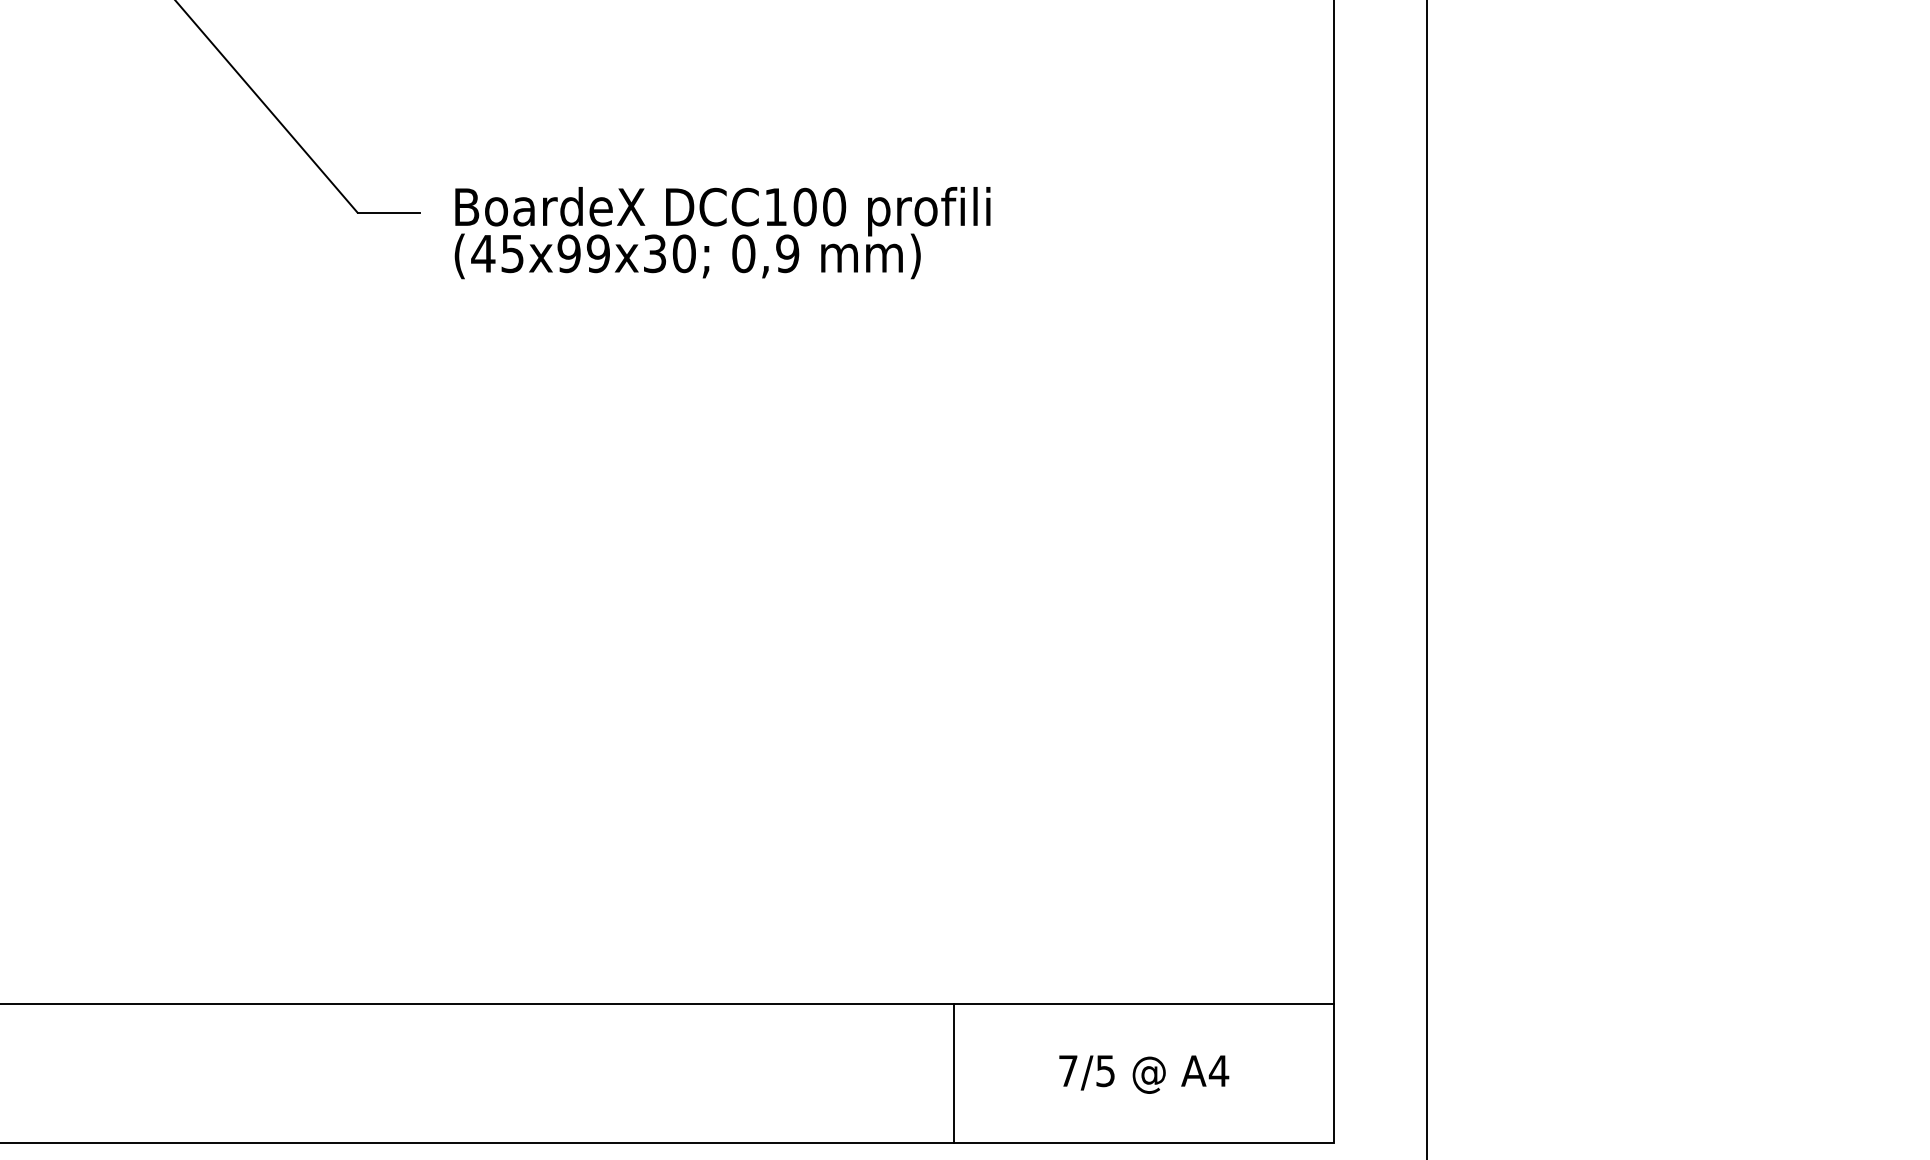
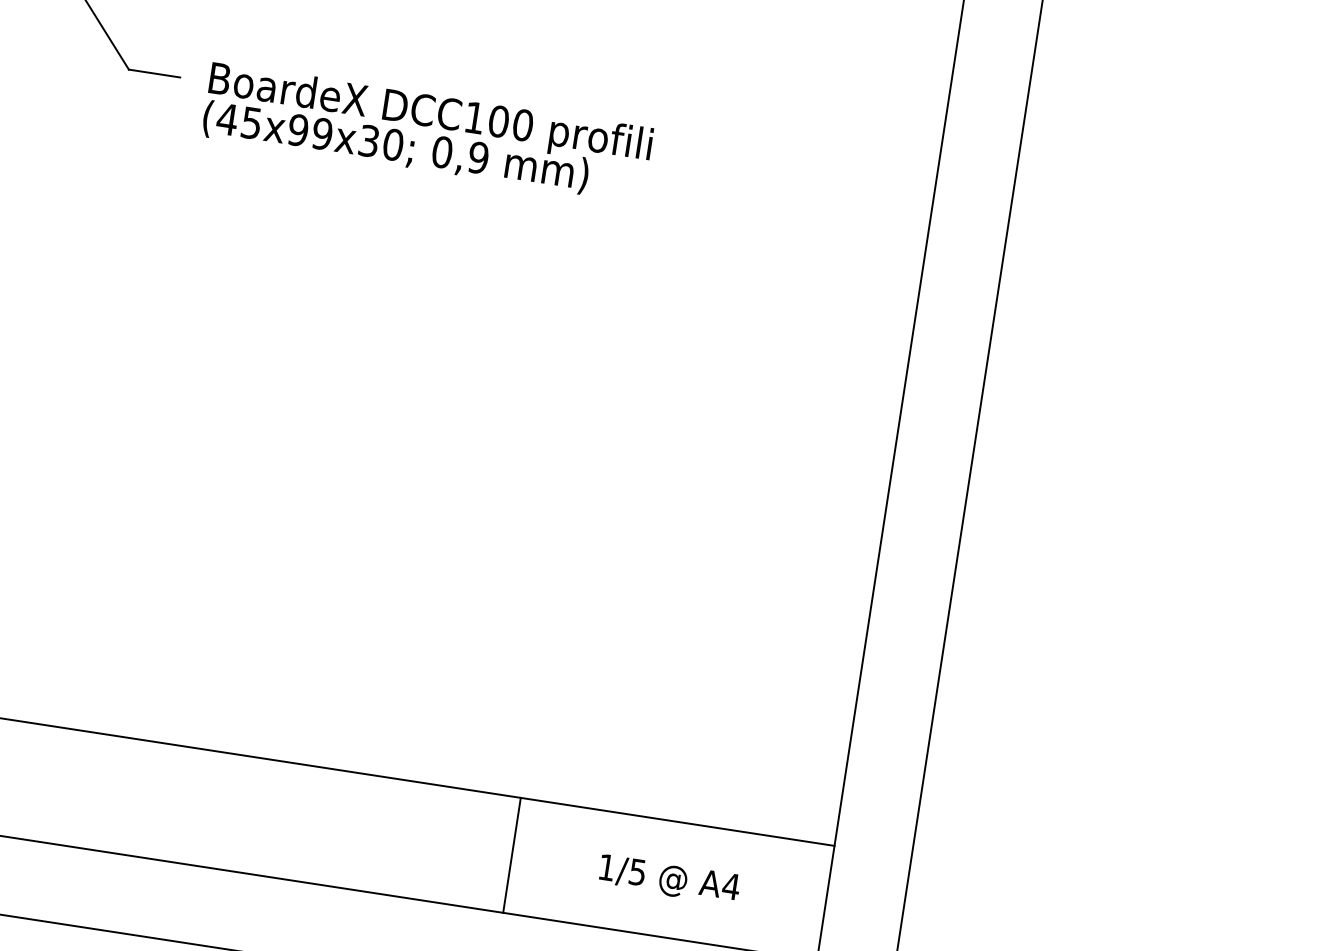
text: (1068, 1070) -> (607, 867), 7/5 -> 1/5

